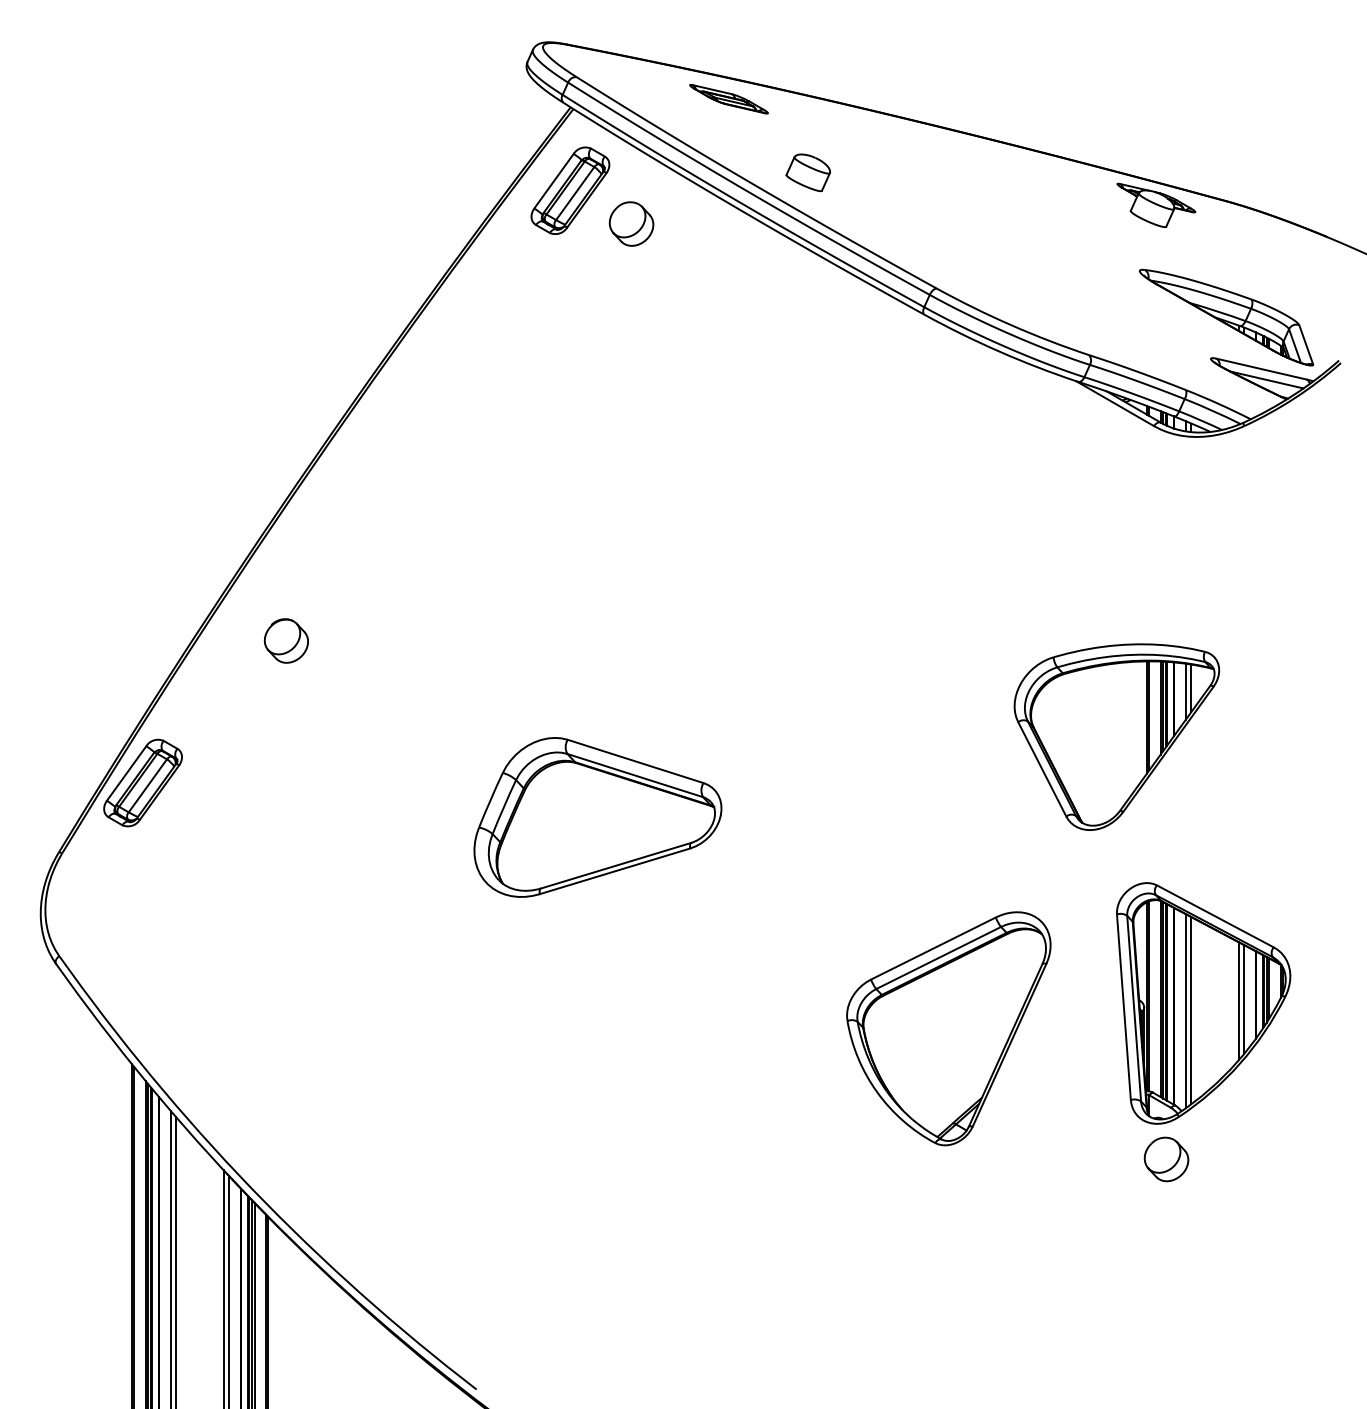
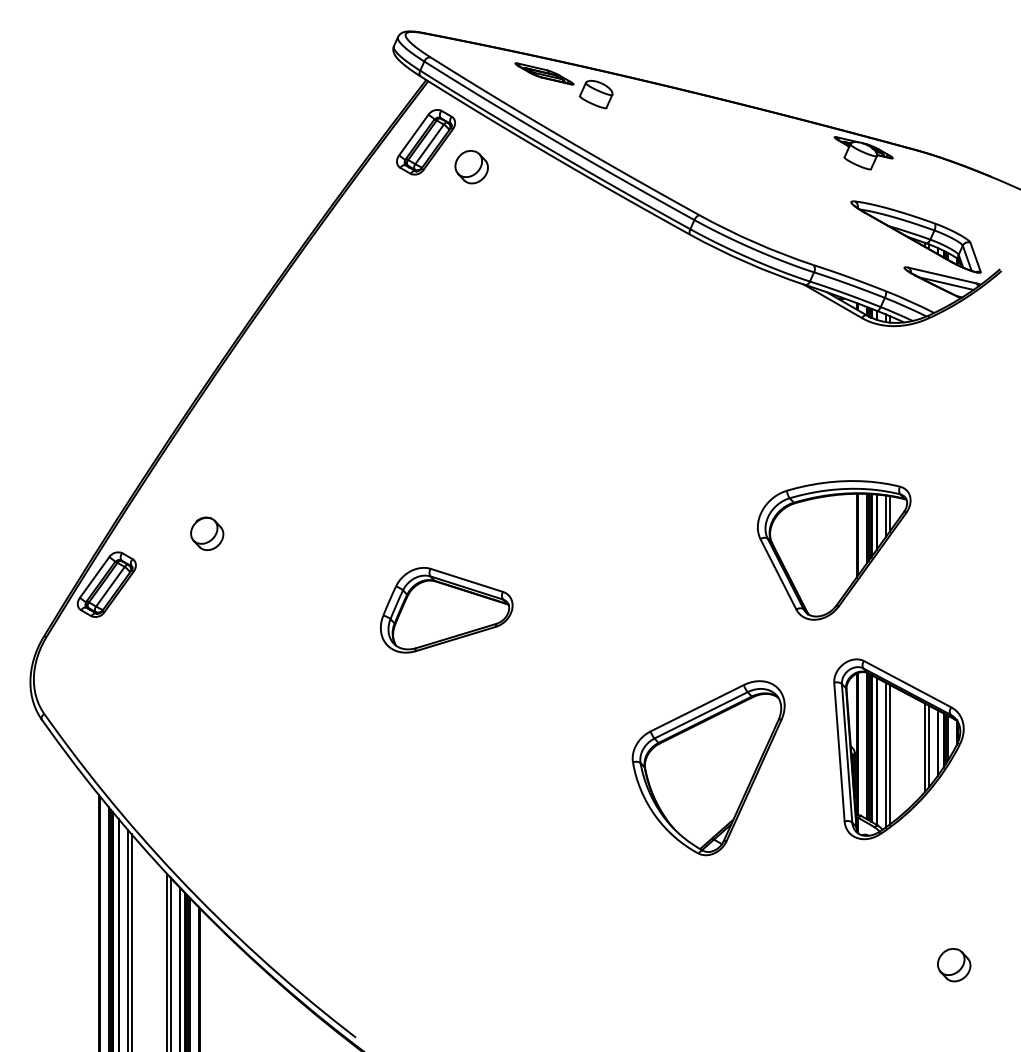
part: (807, 172) -> (595, 94), moved
part: (285, 640) -> (206, 533), moved
part: (598, 816) -> (447, 609), size x0.71
part: (1166, 1159) -> (954, 965), moved

